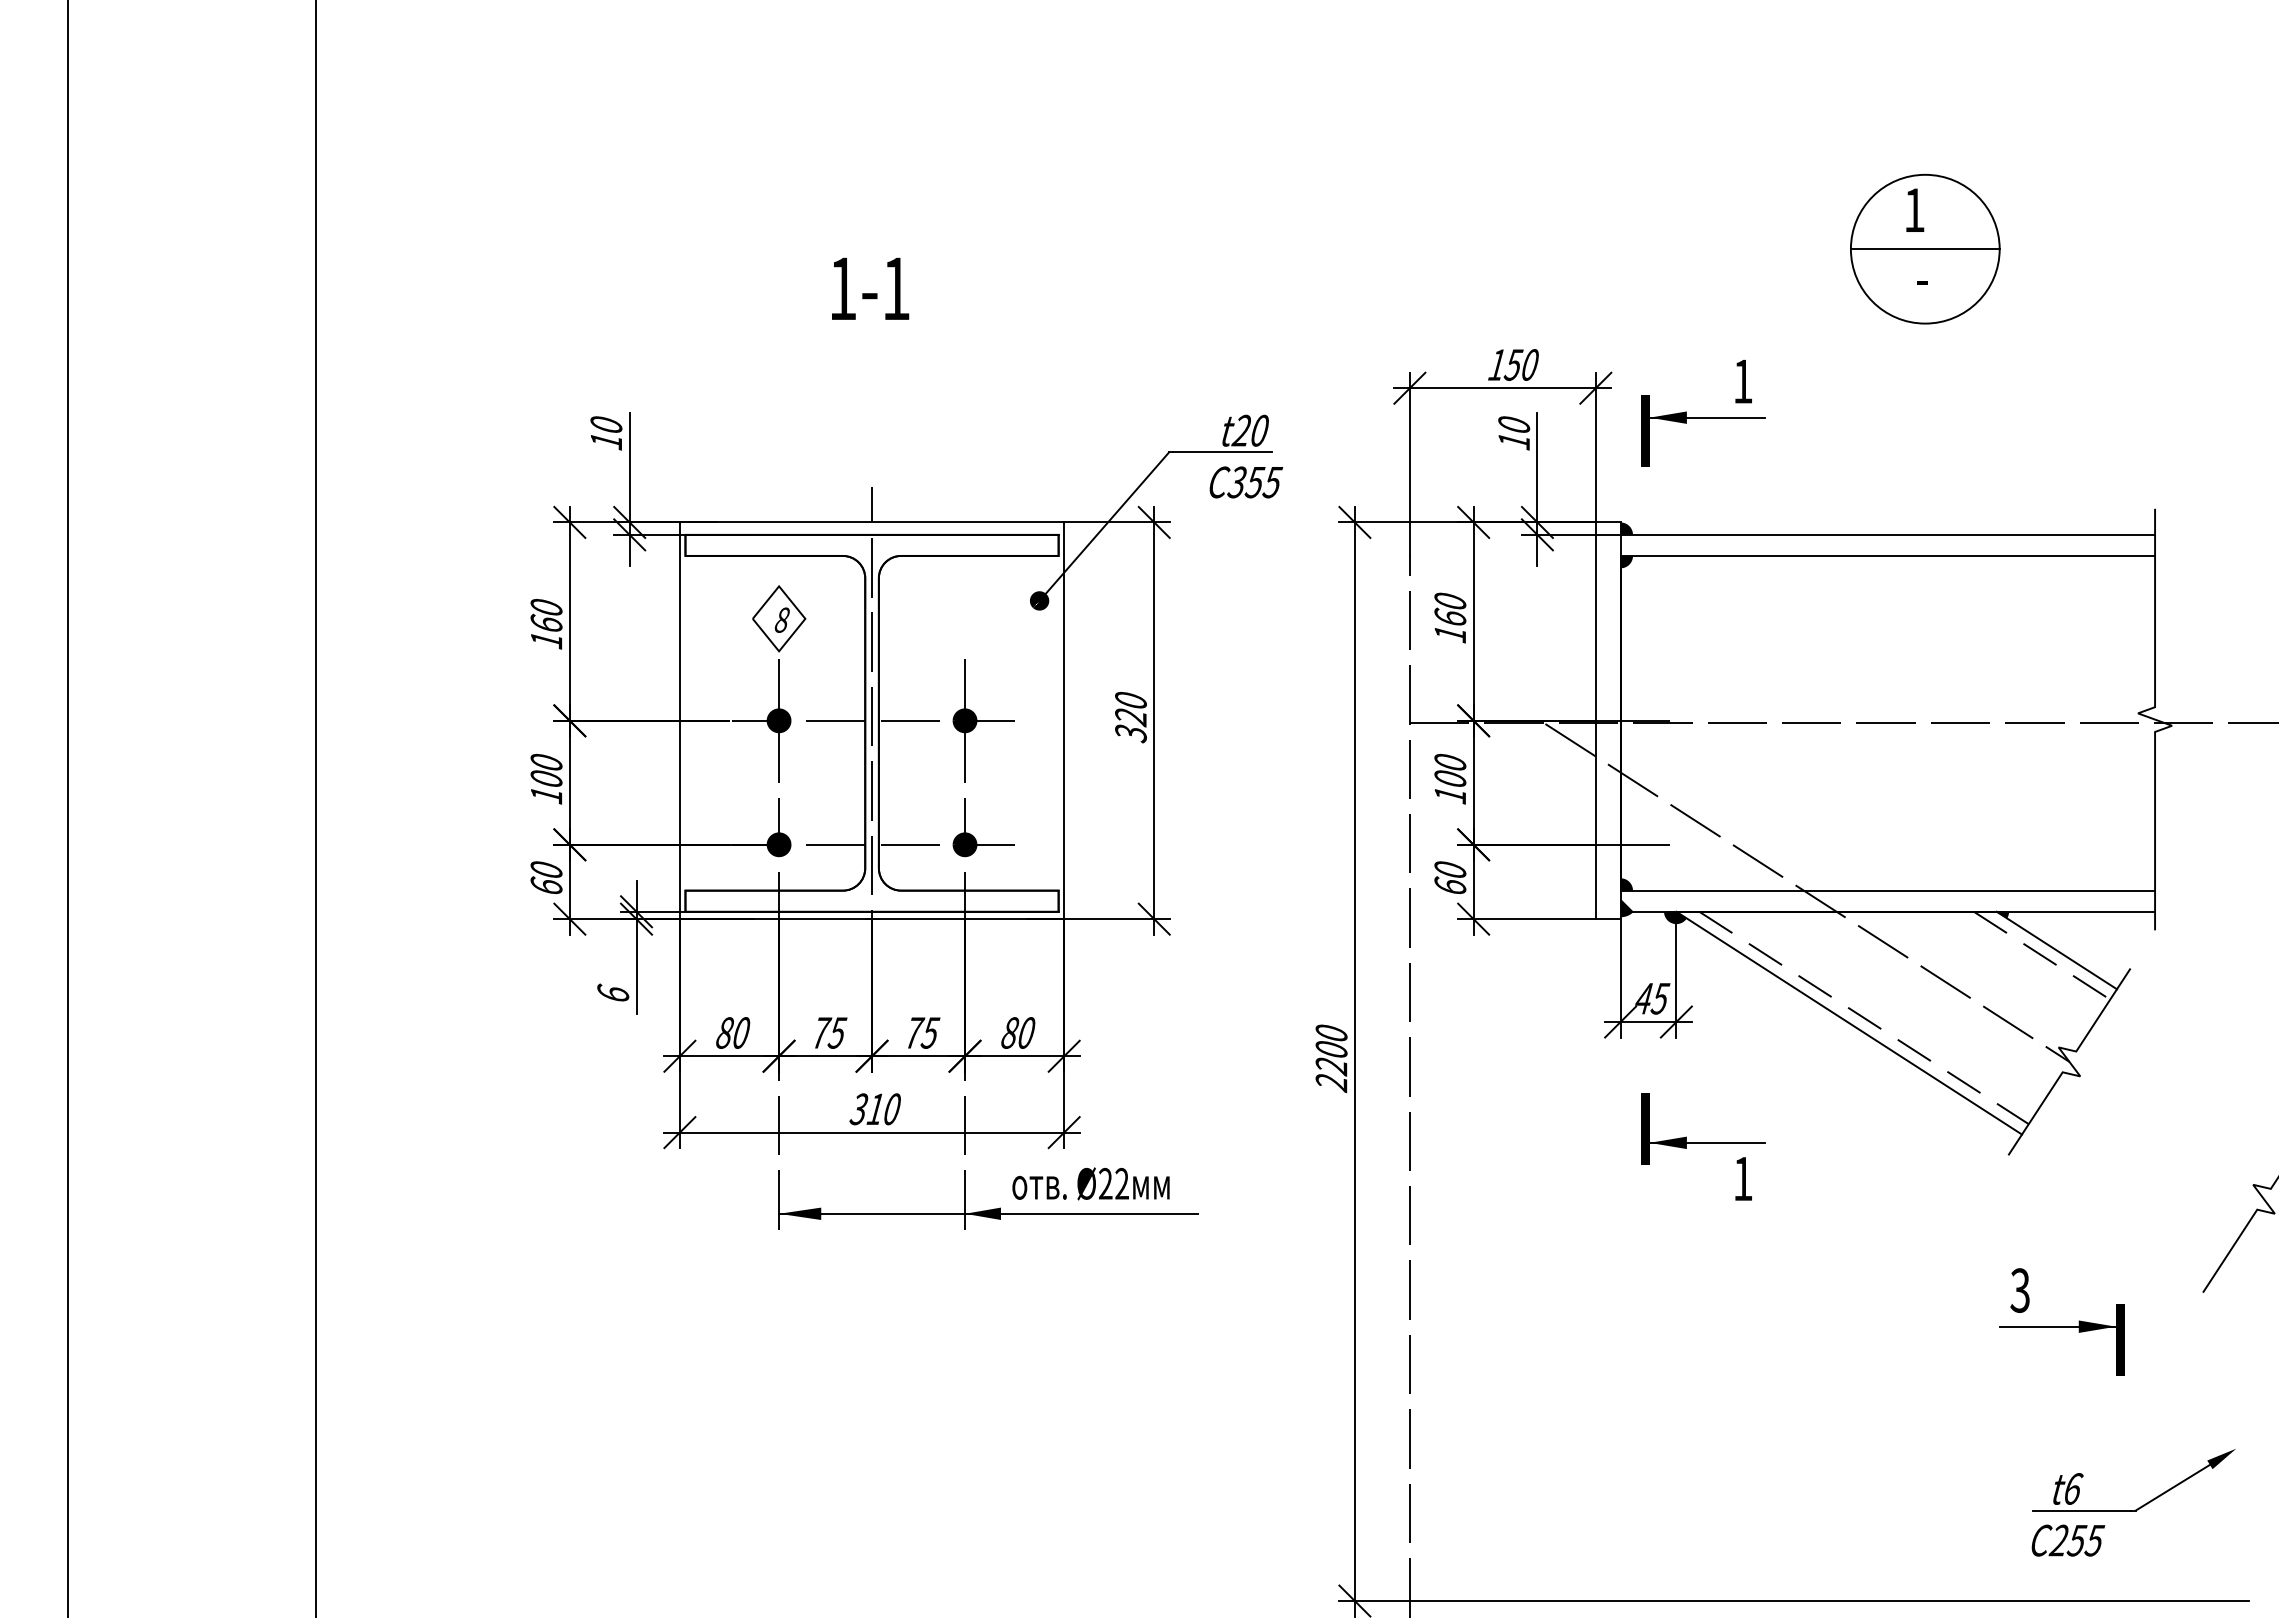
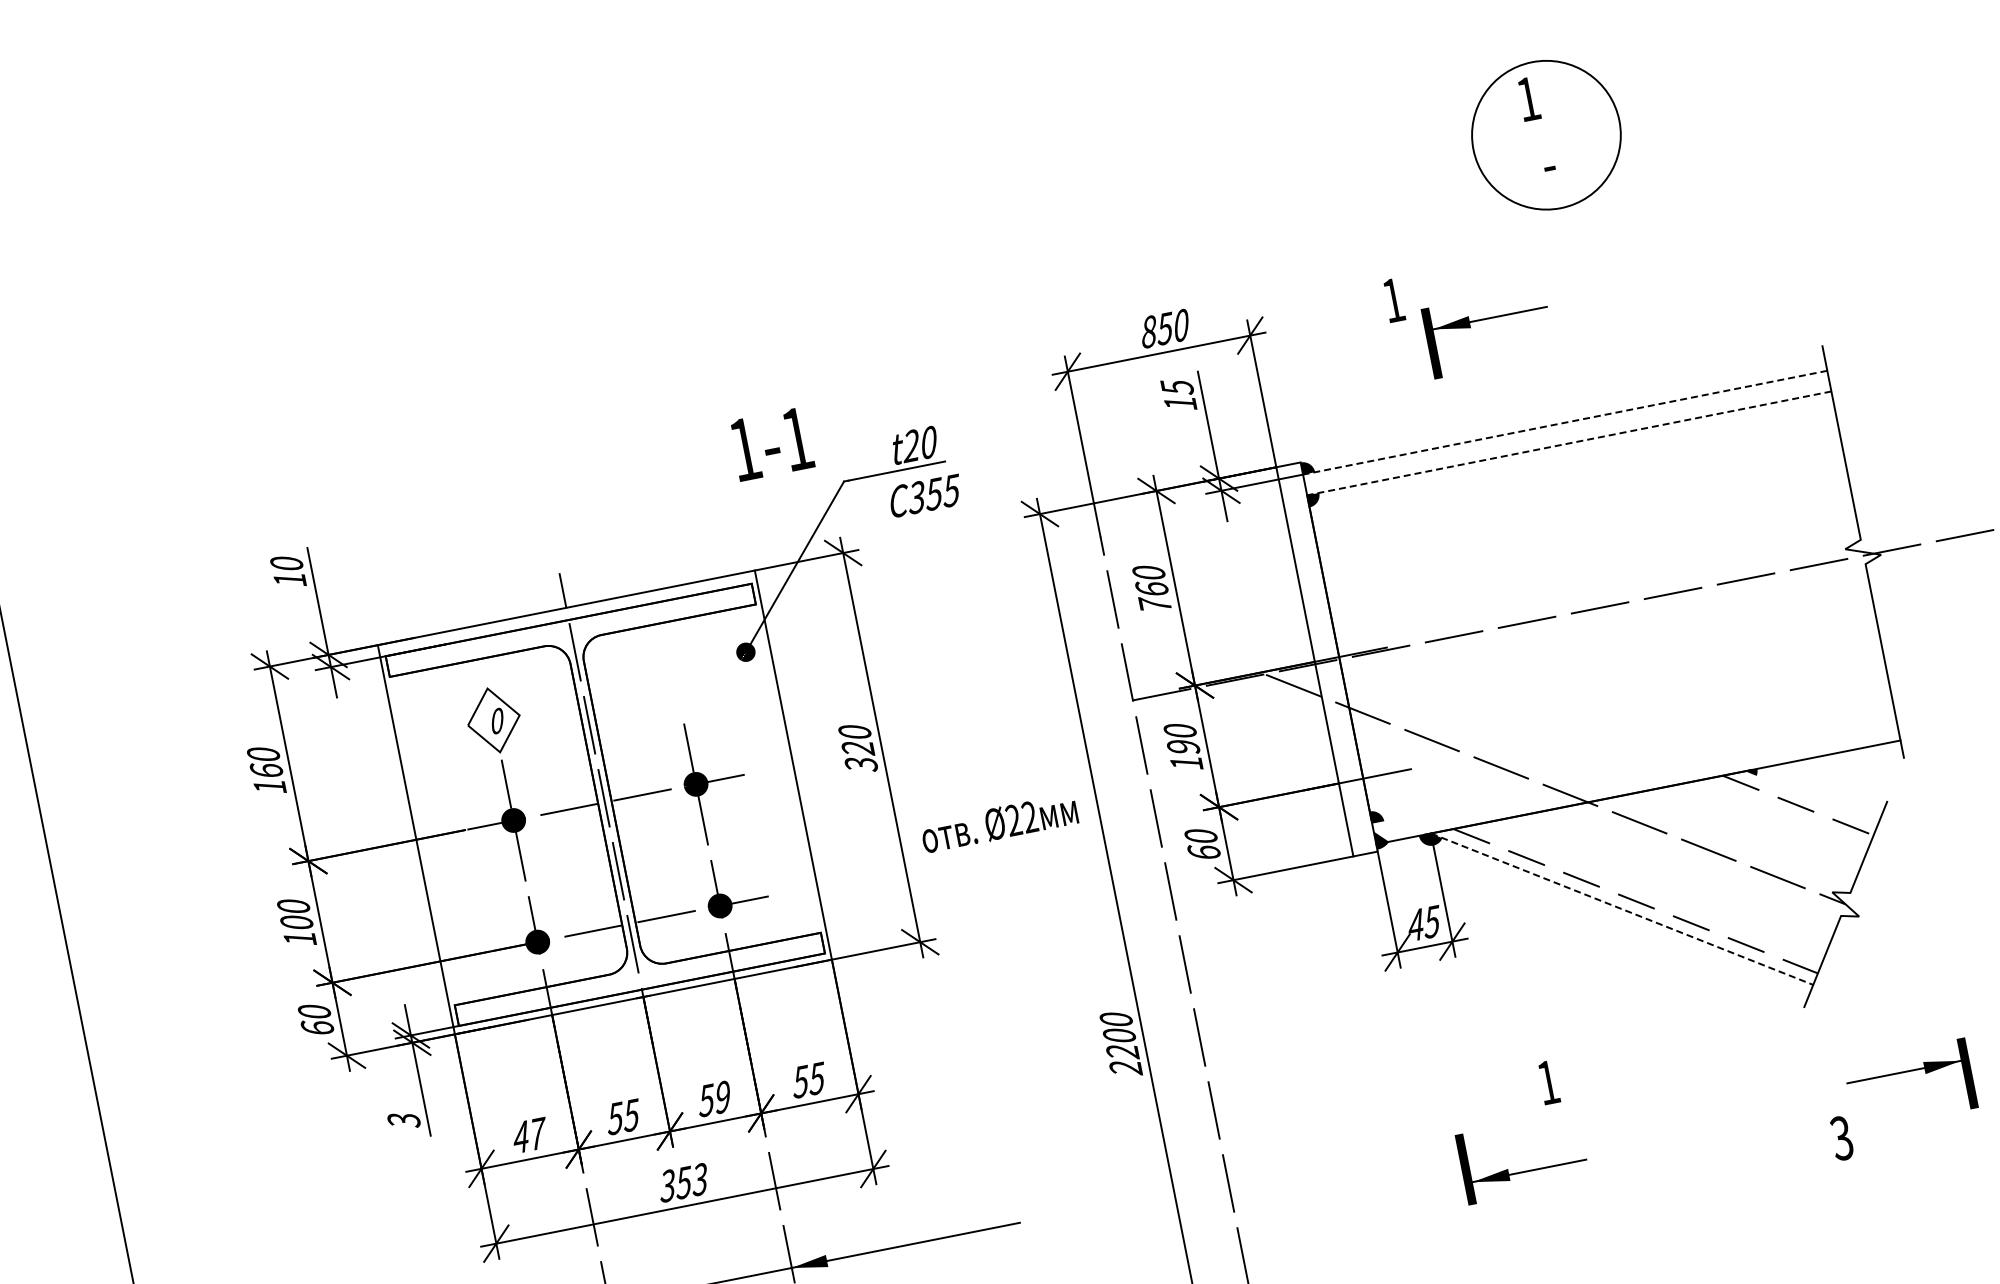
line: (1924, 249) -> (1545, 135), removed
text: (870, 288) -> (771, 443), moved
text: (1497, 364) -> (1149, 331), 150 -> 850
part: (1703, 418) -> (1486, 319), moved
text: (1514, 424) -> (1177, 386), 10 -> 15
line: (1887, 534) -> (1564, 422), solid -> dashed
line: (1887, 555) -> (1568, 443), solid -> dashed
text: (781, 620) -> (496, 721), 8 -> 0
text: (1450, 633) -> (1155, 604), 160 -> 760
text: (1450, 779) -> (1183, 747), 100 -> 190
line: (1887, 890) -> (1633, 771), removed
line: (2056, 950) -> (1811, 797), removed
text: (613, 993) -> (404, 1120), 6 -> 3
line: (1849, 1023) -> (1622, 909), solid -> dashed
text: (734, 1032) -> (530, 1134), 80 -> 47
text: (821, 1032) -> (615, 1117), 75 -> 55
text: (922, 1032) -> (714, 1098), 75 -> 59
text: (1018, 1032) -> (809, 1079), 80 -> 55
text: (882, 1109) -> (690, 1181), 310 -> 353
part: (1703, 1142) -> (1525, 1171), moved
text: (1090, 1183) -> (998, 822), moved
part: (2061, 1327) -> (1907, 1072), moved

